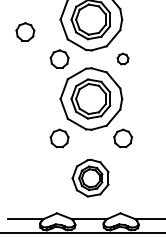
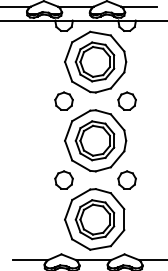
part: (24, 31) -> (29, 73), removed
part: (122, 58) -> (126, 100), size x1.67
part: (90, 178) -> (94, 219), size x1.67

